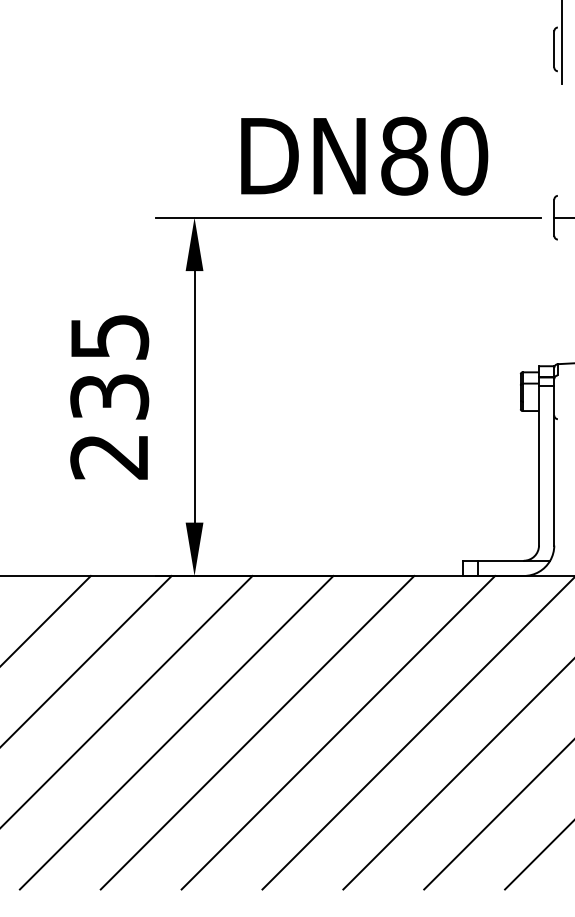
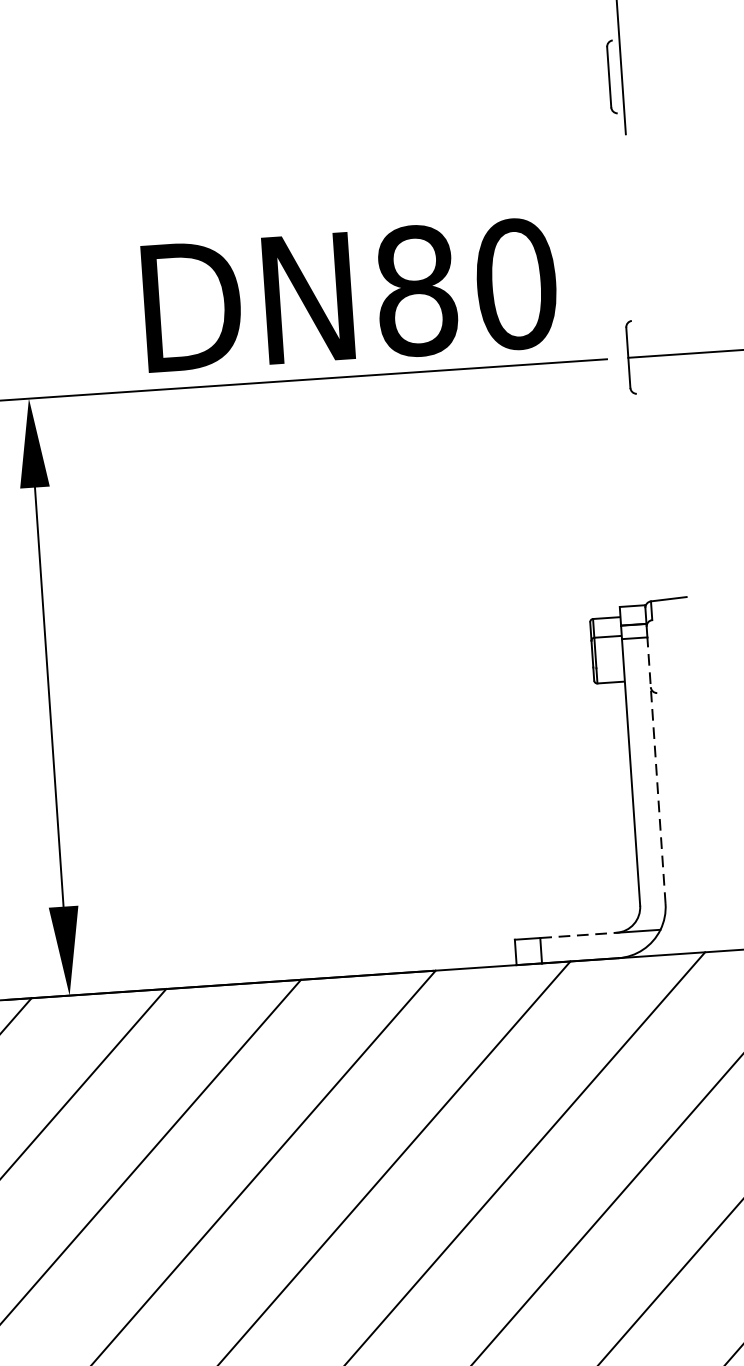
text: (364, 155) -> (349, 294), moved
line: (554, 465) -> (656, 770), solid -> dashed
line: (500, 560) -> (577, 935), solid -> dashed

